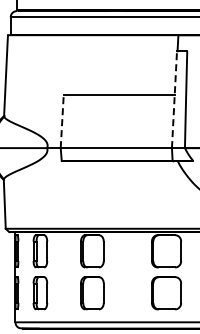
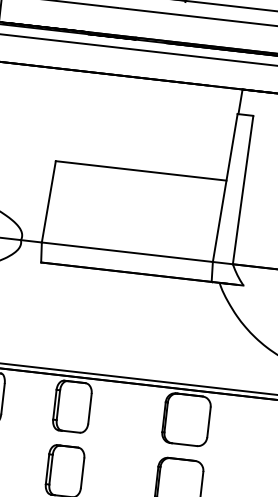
line: (174, 99) -> (225, 187), dashed -> solid
line: (62, 121) -> (49, 201), dashed -> solid

